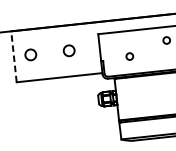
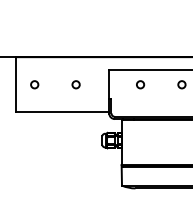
circle: (68, 50) -> (75, 84), size x0.62
circle: (30, 54) -> (34, 84), size x0.62
line: (14, 56) -> (16, 84), dashed -> solid
circle: (129, 56) -> (140, 84), moved

